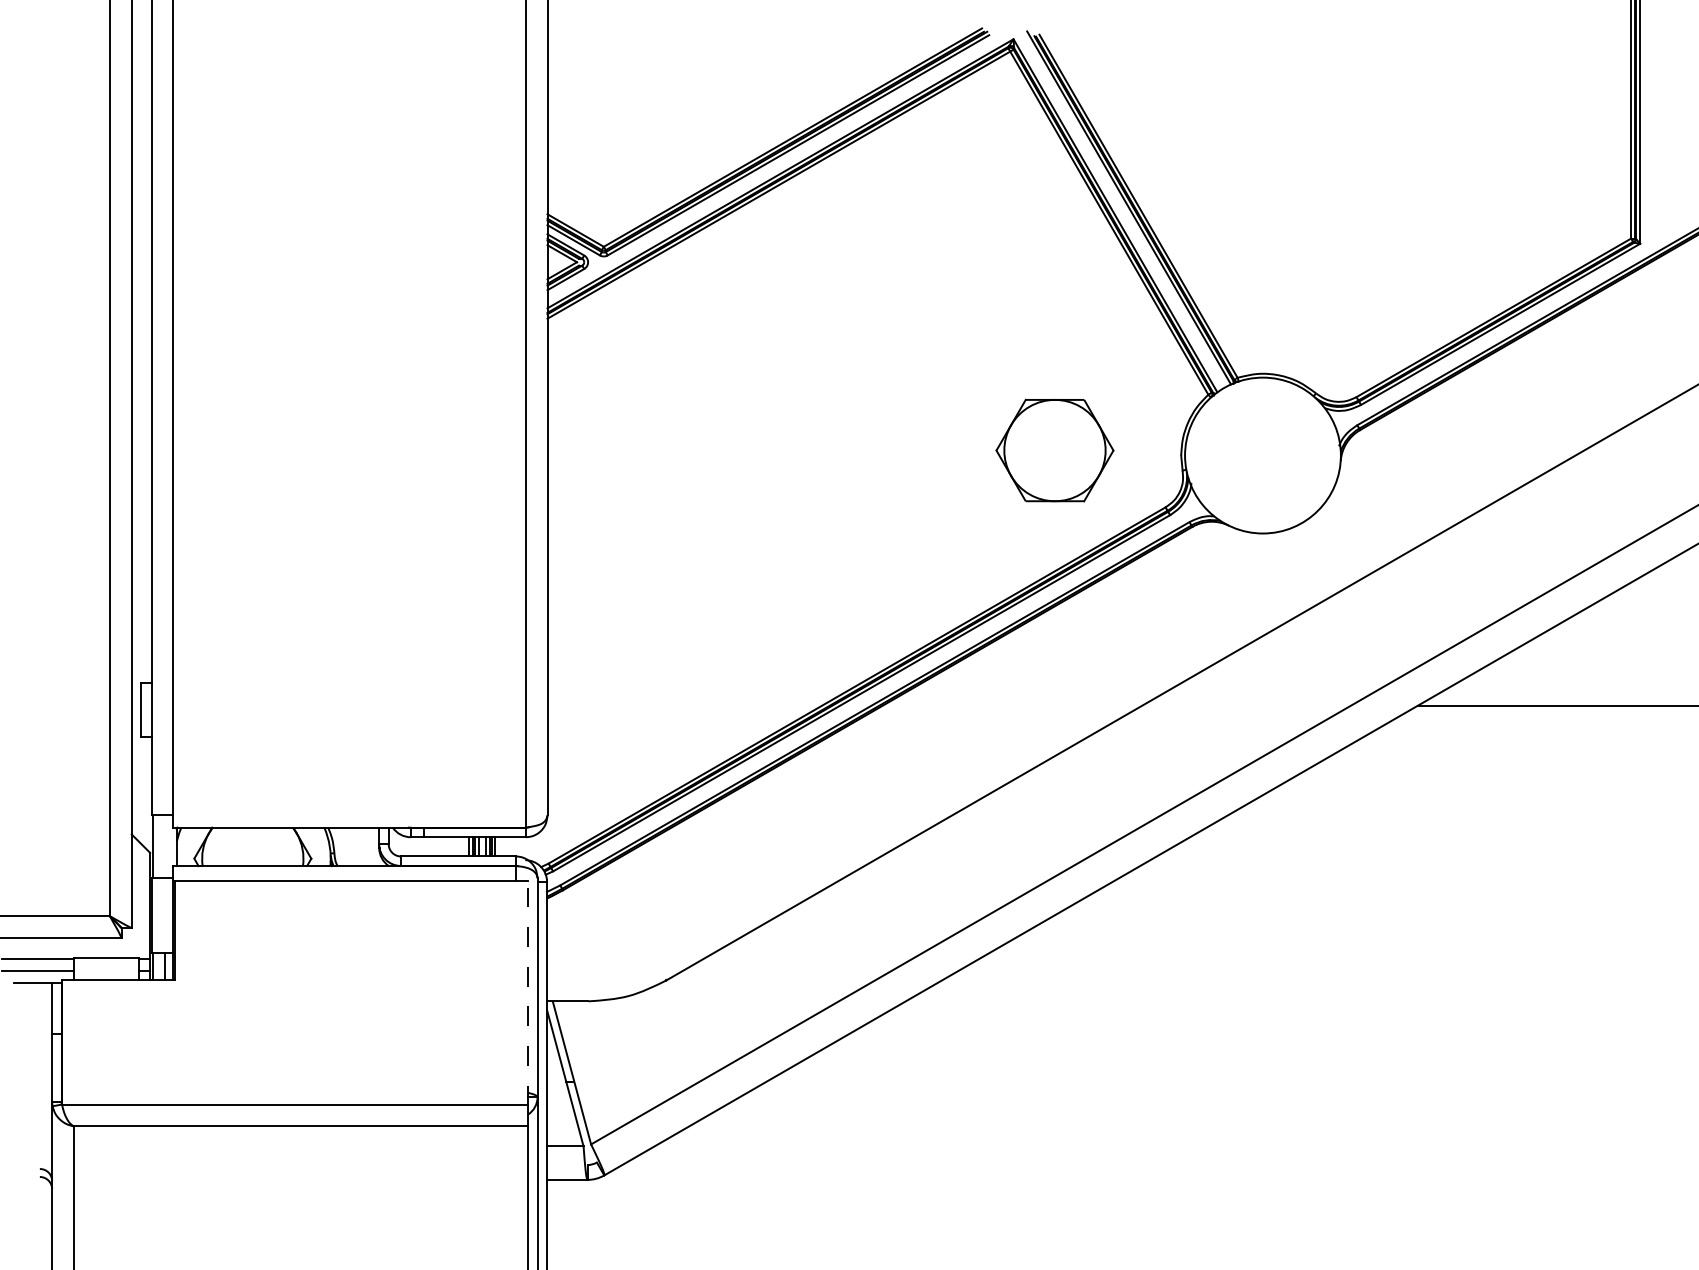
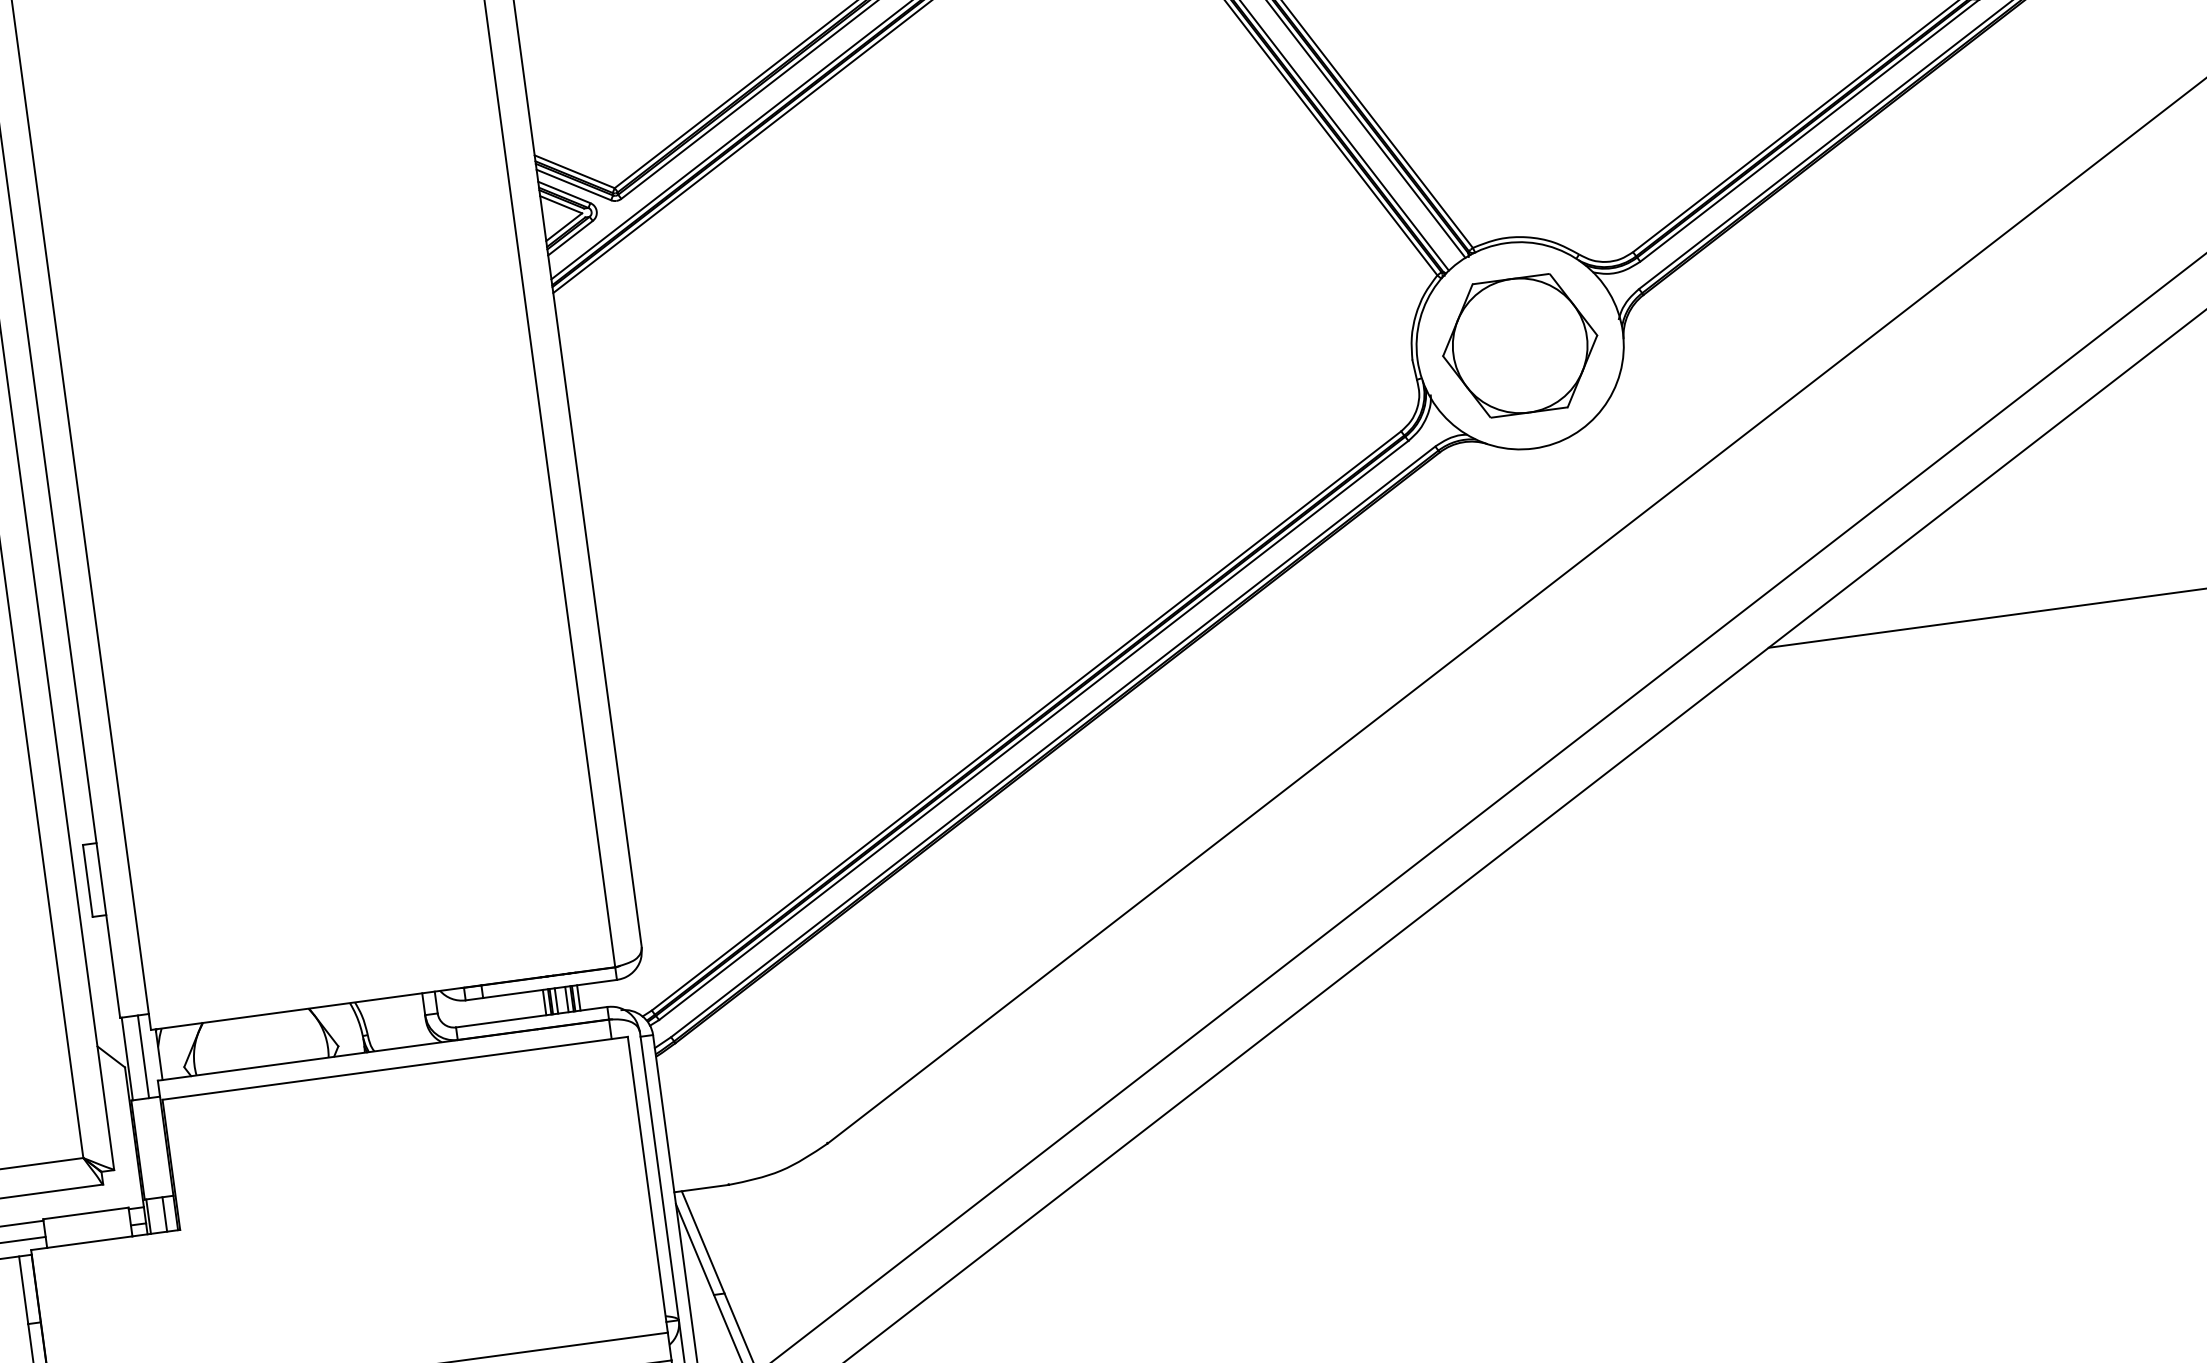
part: (1054, 450) -> (1519, 345), moved
line: (165, 846) -> (144, 1056), added
line: (528, 992) -> (648, 1183), dashed -> solid

